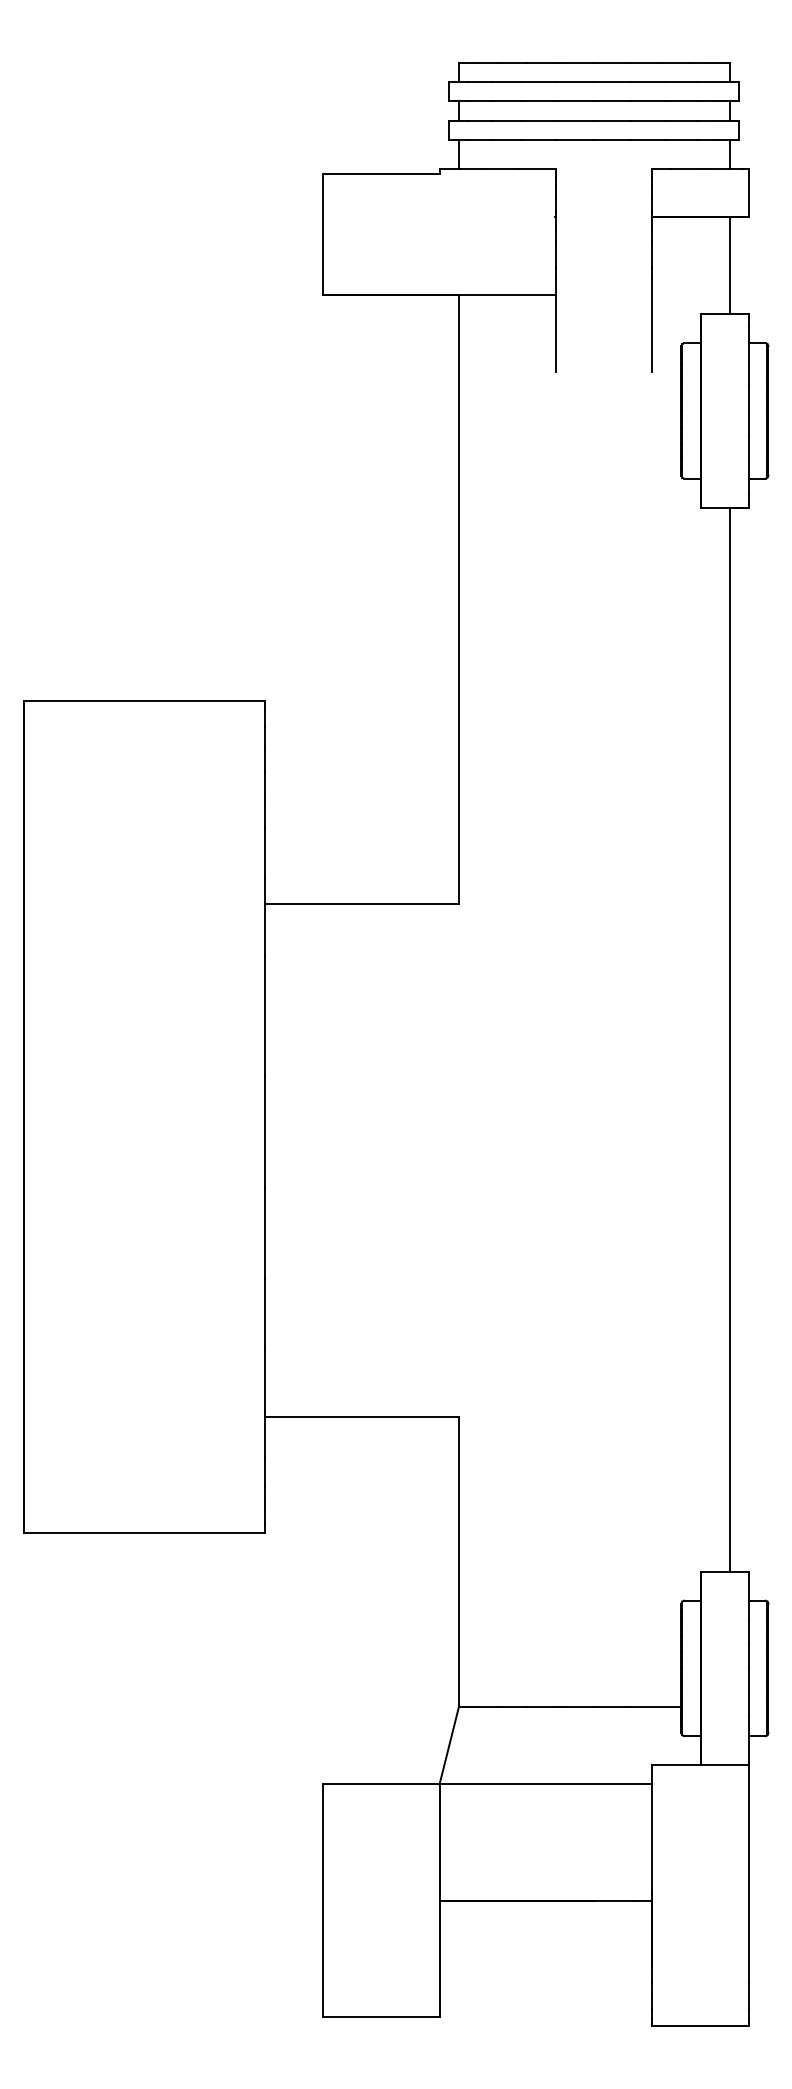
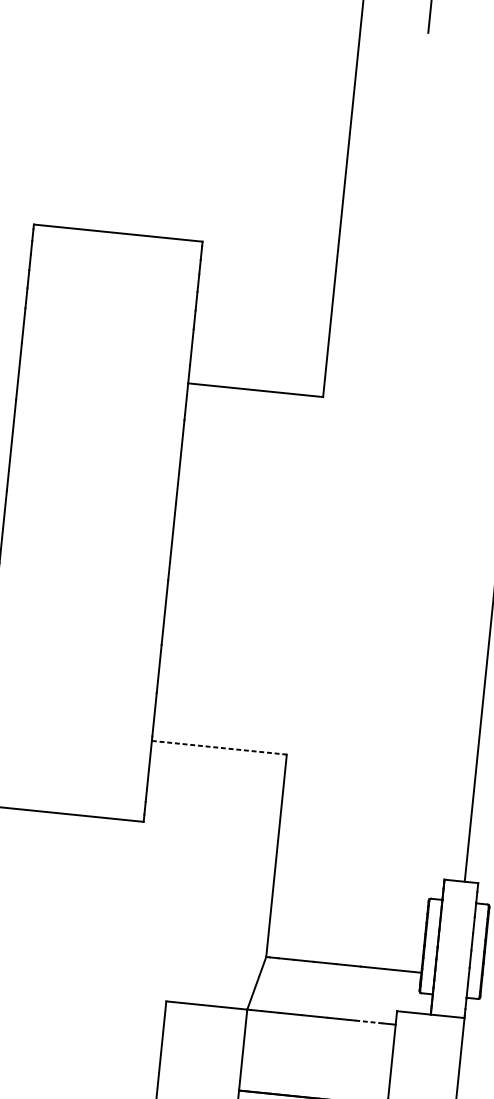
line: (362, 1416) -> (219, 747), solid -> dashed
line: (614, 1784) -> (369, 1022), solid -> dashed

